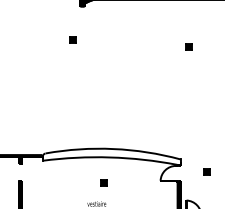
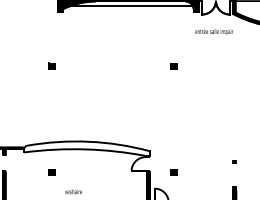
part: (72, 38) -> (51, 65), moved
part: (187, 46) -> (173, 66), moved
part: (206, 171) -> (173, 172), moved
part: (103, 182) -> (51, 172), moved

